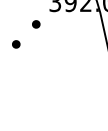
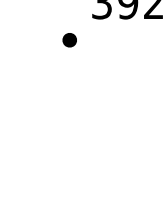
part: (16, 44) -> (36, 74), removed

